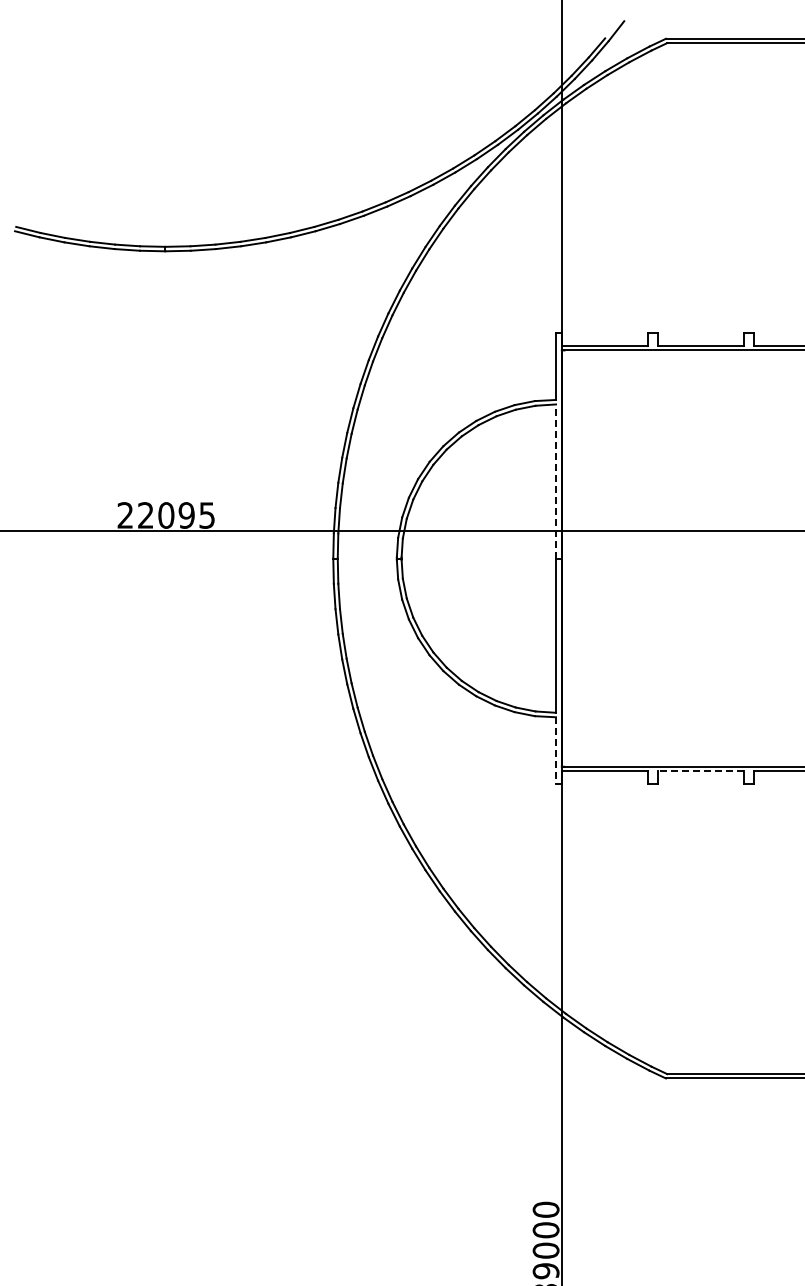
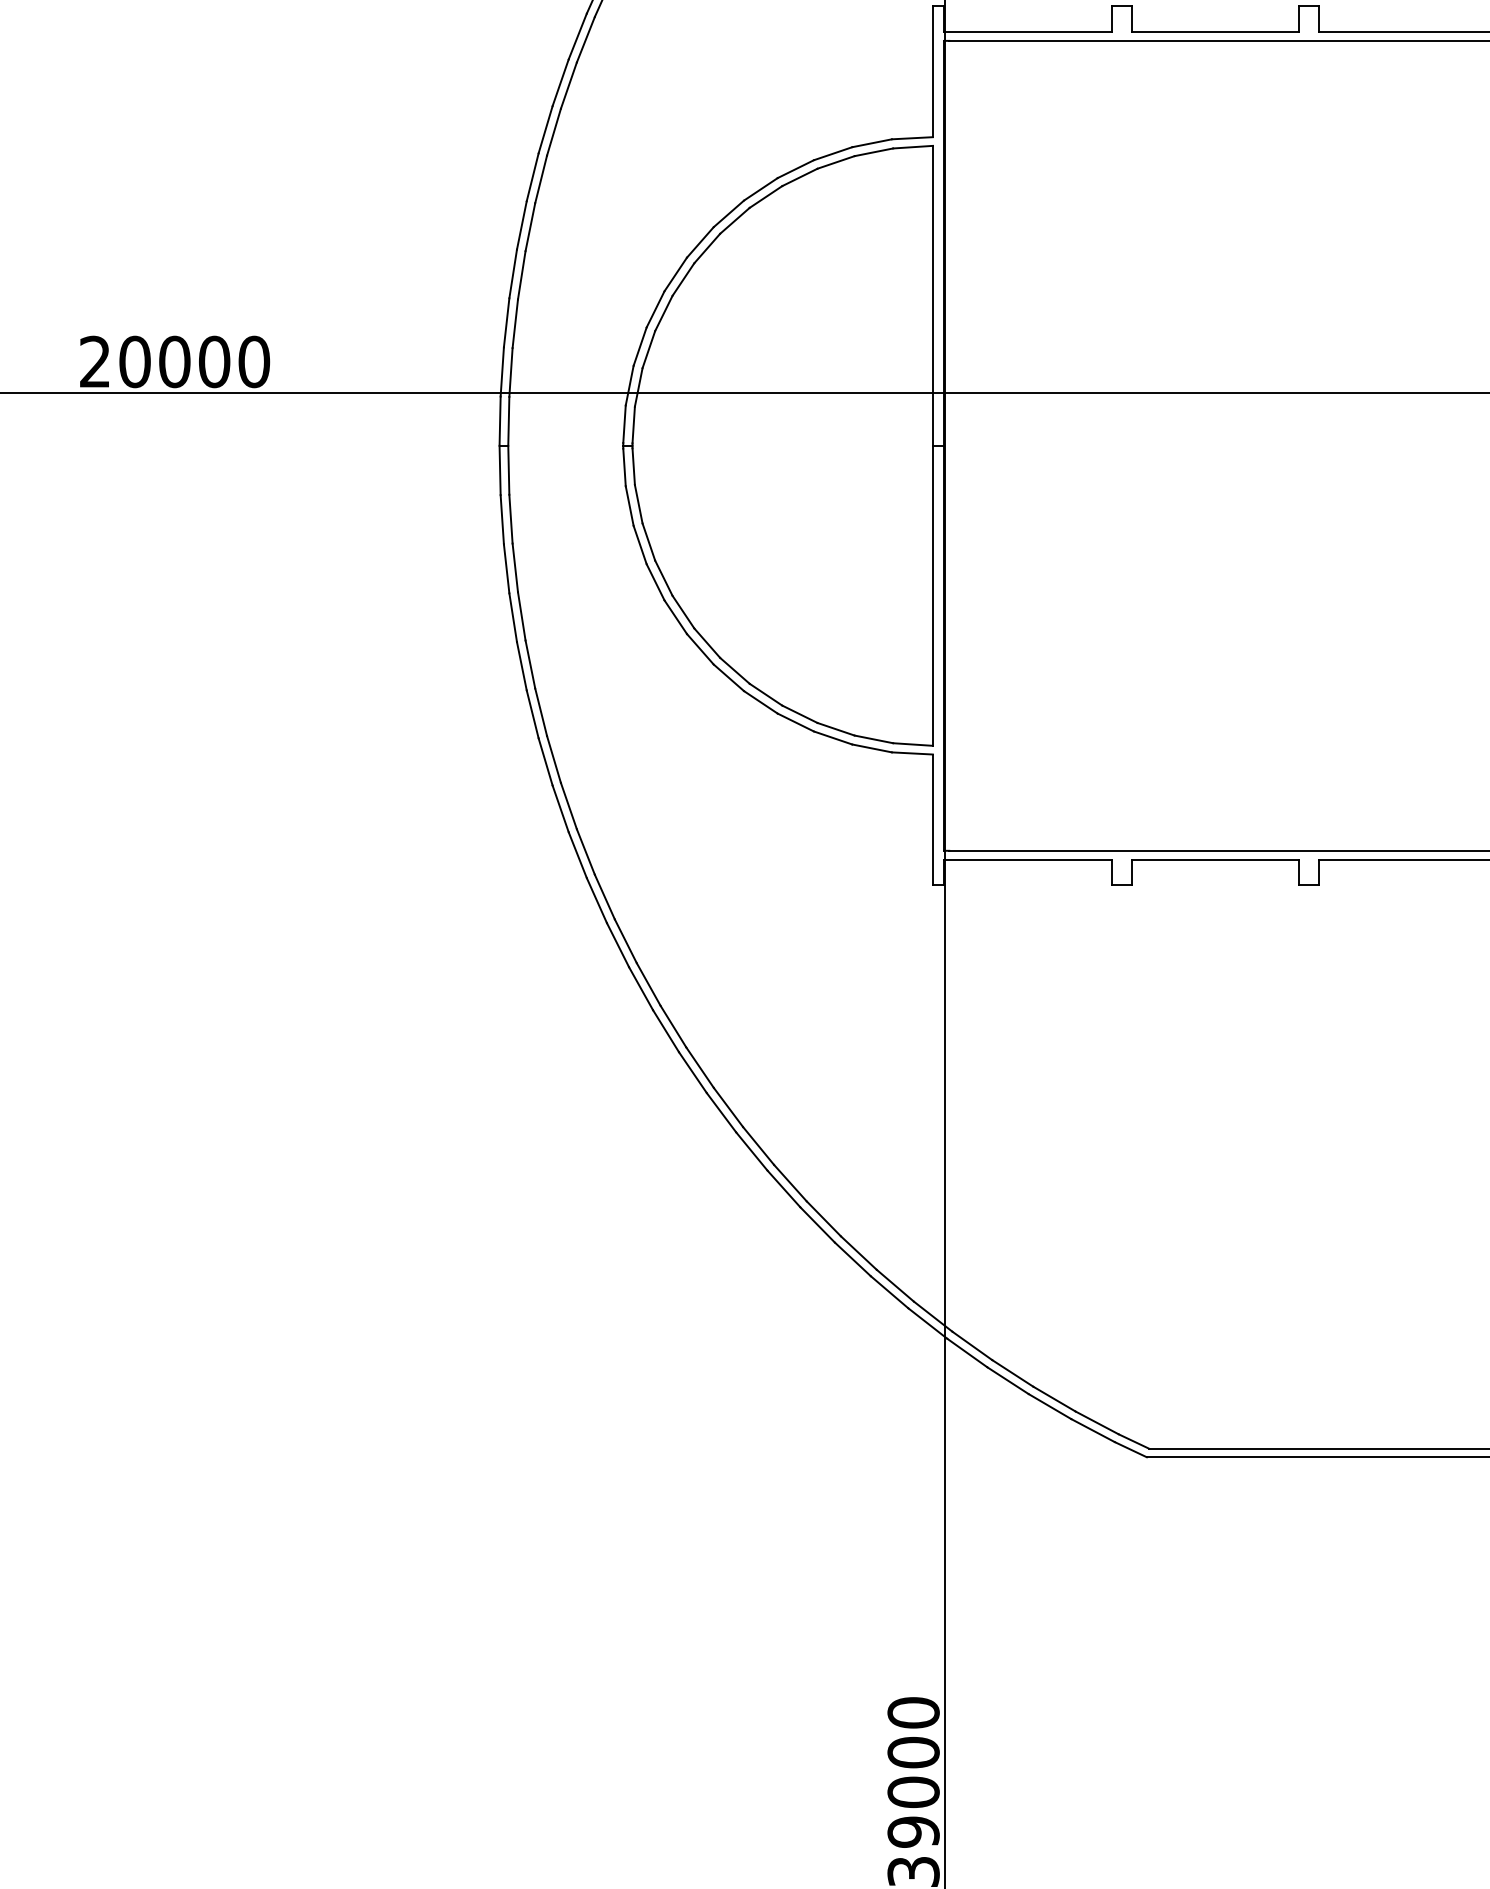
line: (556, 481) -> (933, 295), dashed -> solid
text: (176, 515) -> (194, 361), 22095 -> 20000
line: (556, 750) -> (933, 819), dashed -> solid
line: (700, 771) -> (1214, 860), dashed -> solid

